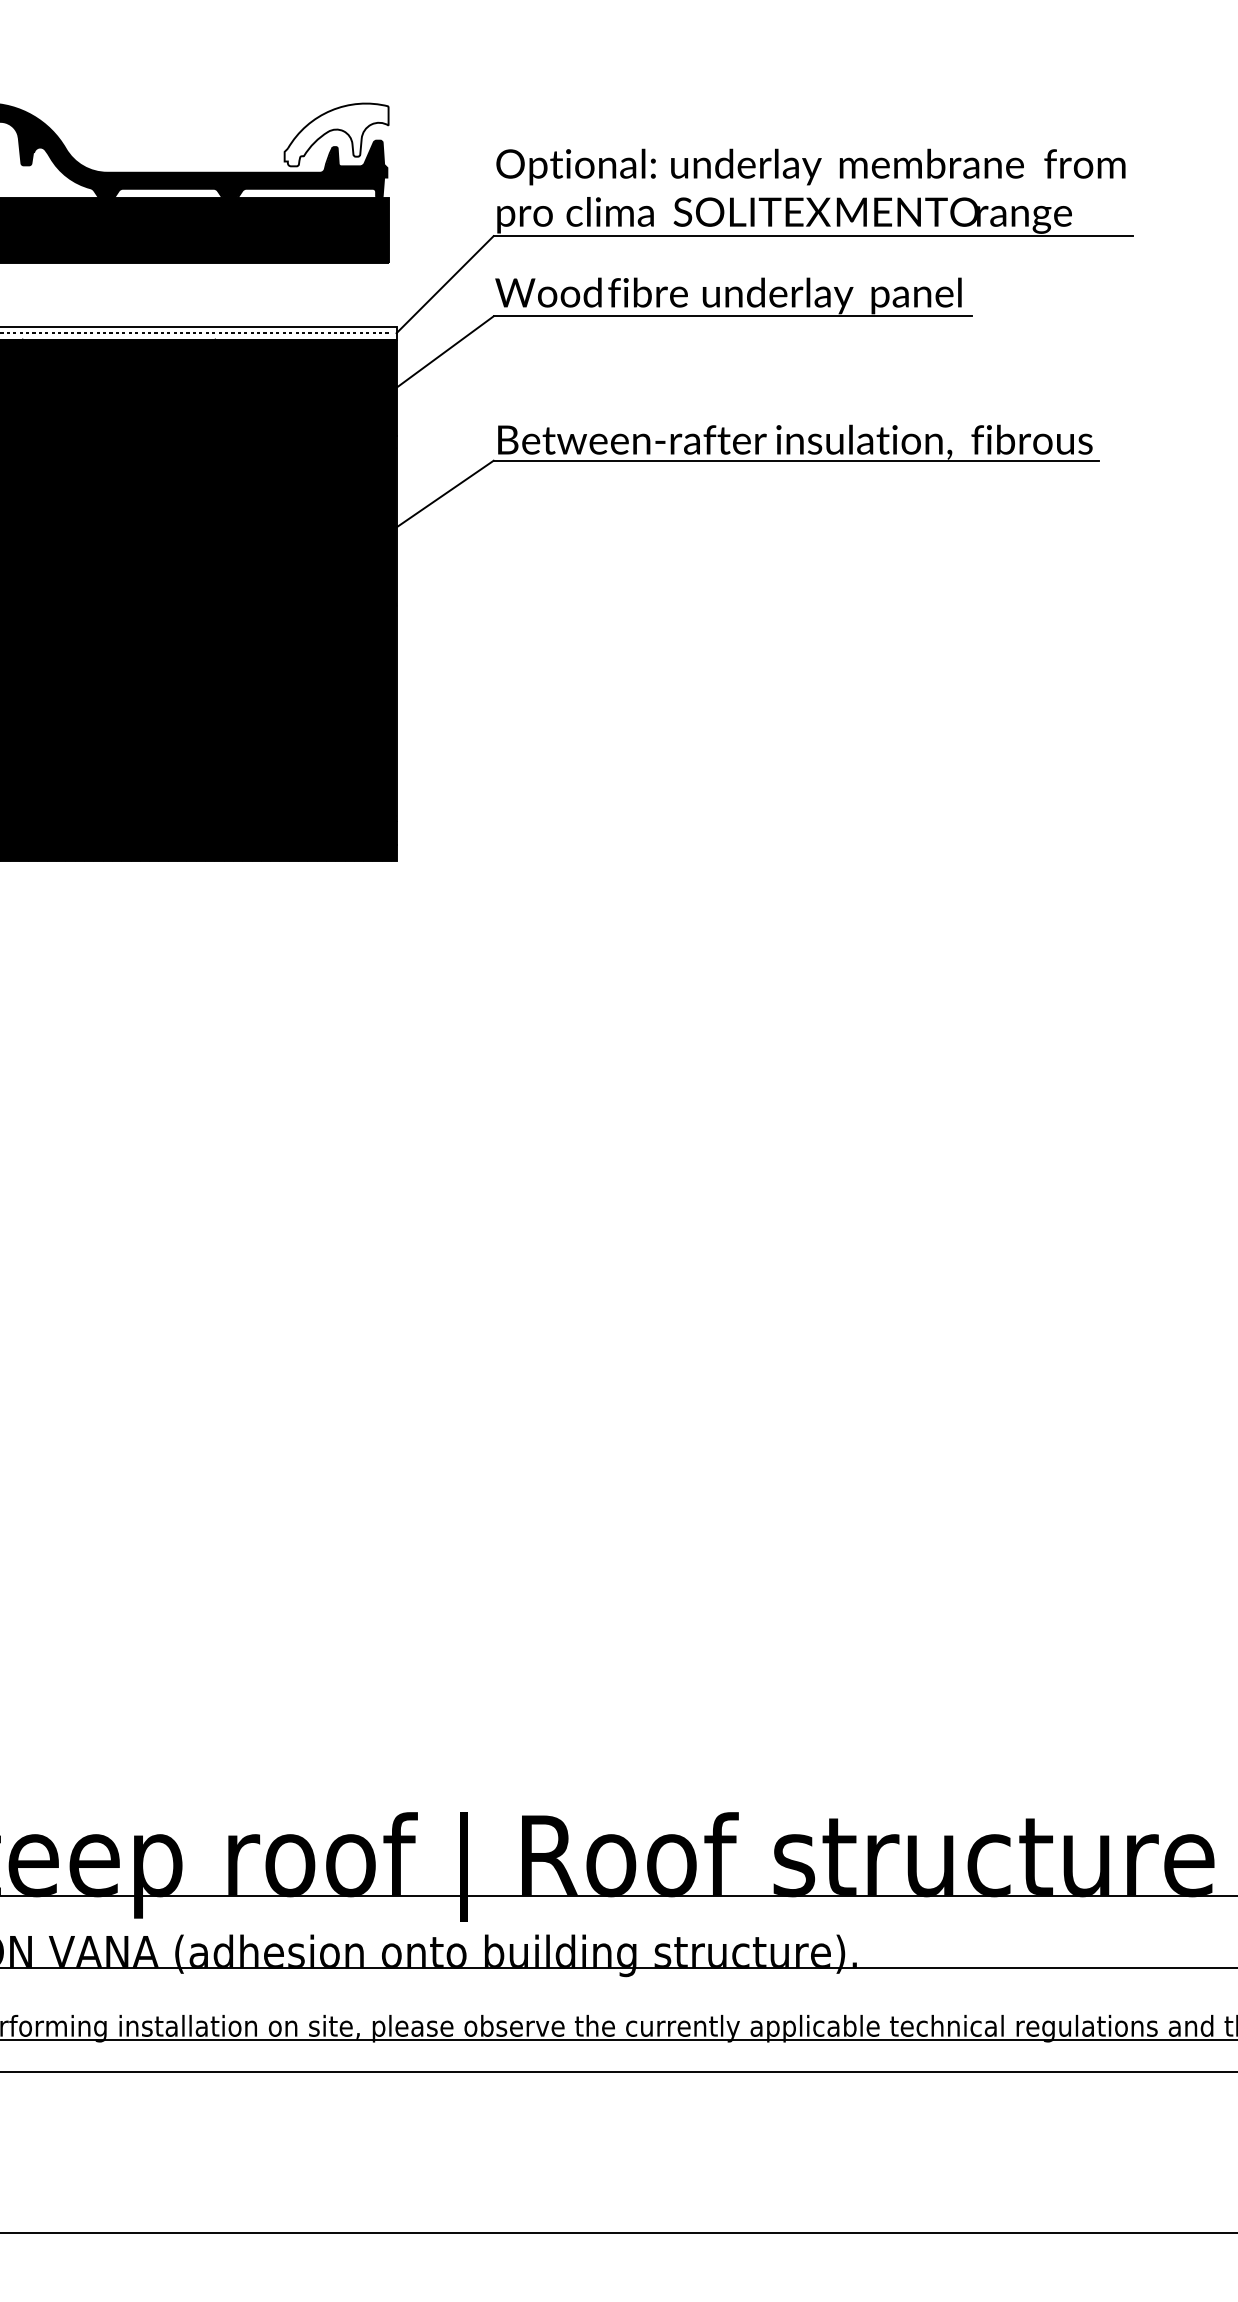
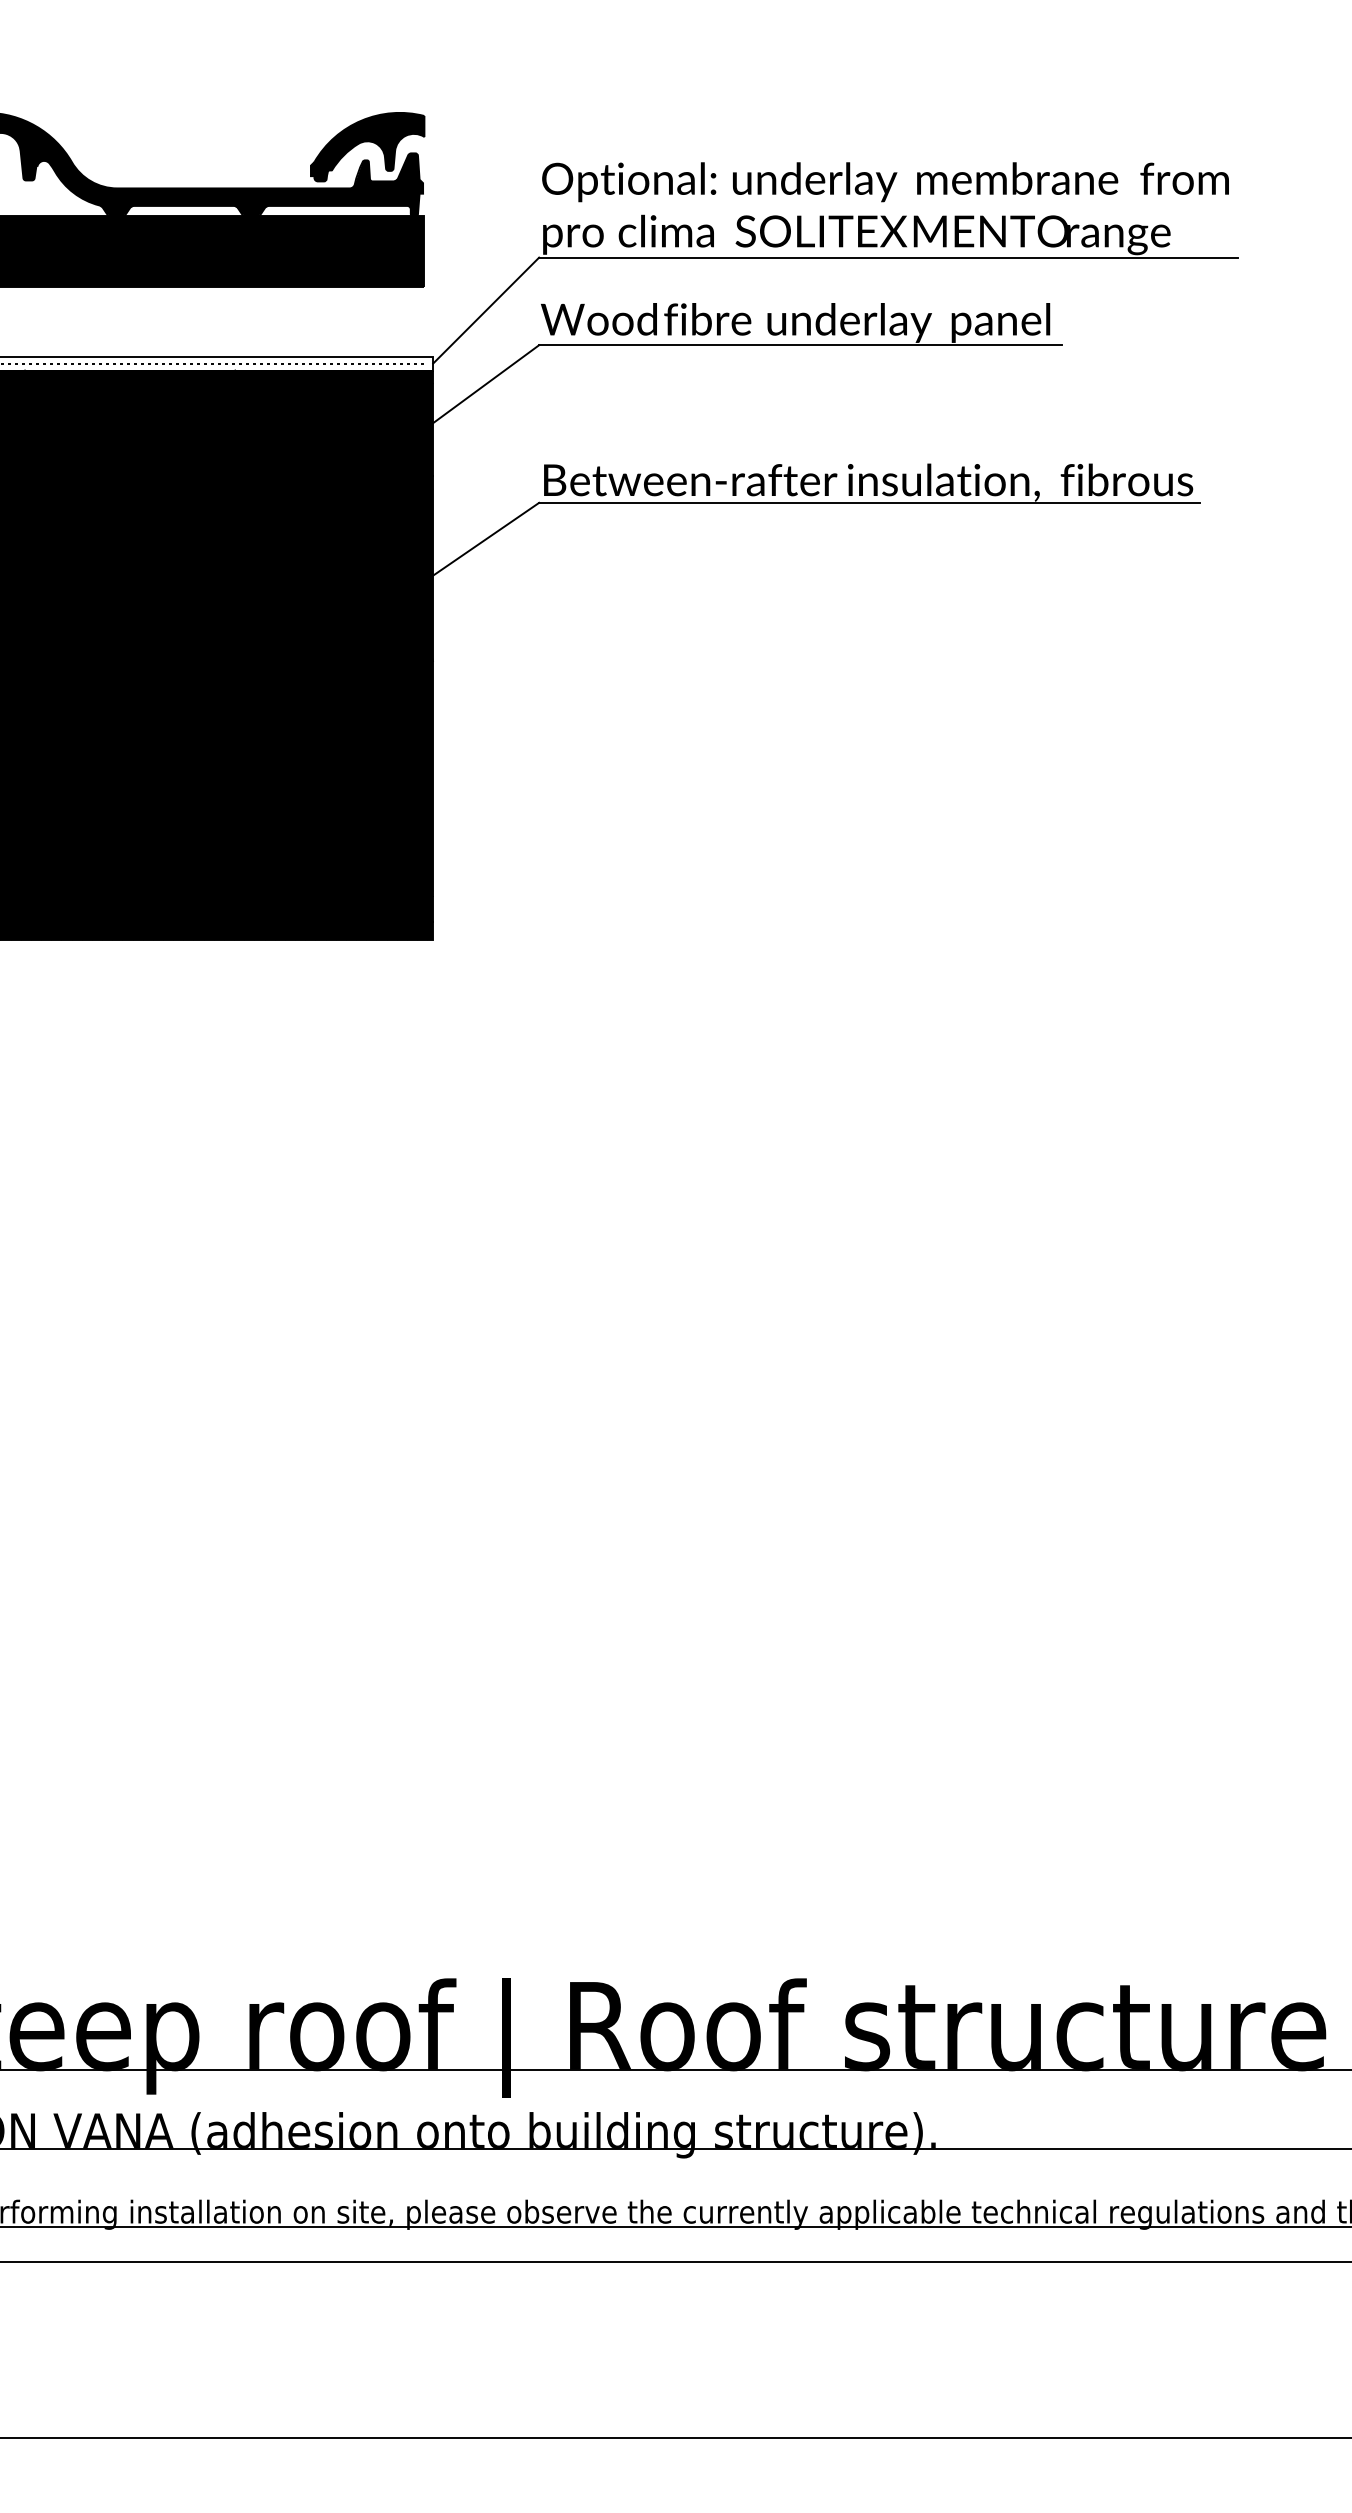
fill: (336, 134) -> (367, 146), added

